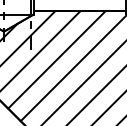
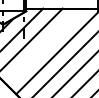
line: (57, 59) -> (44, 46), removed

